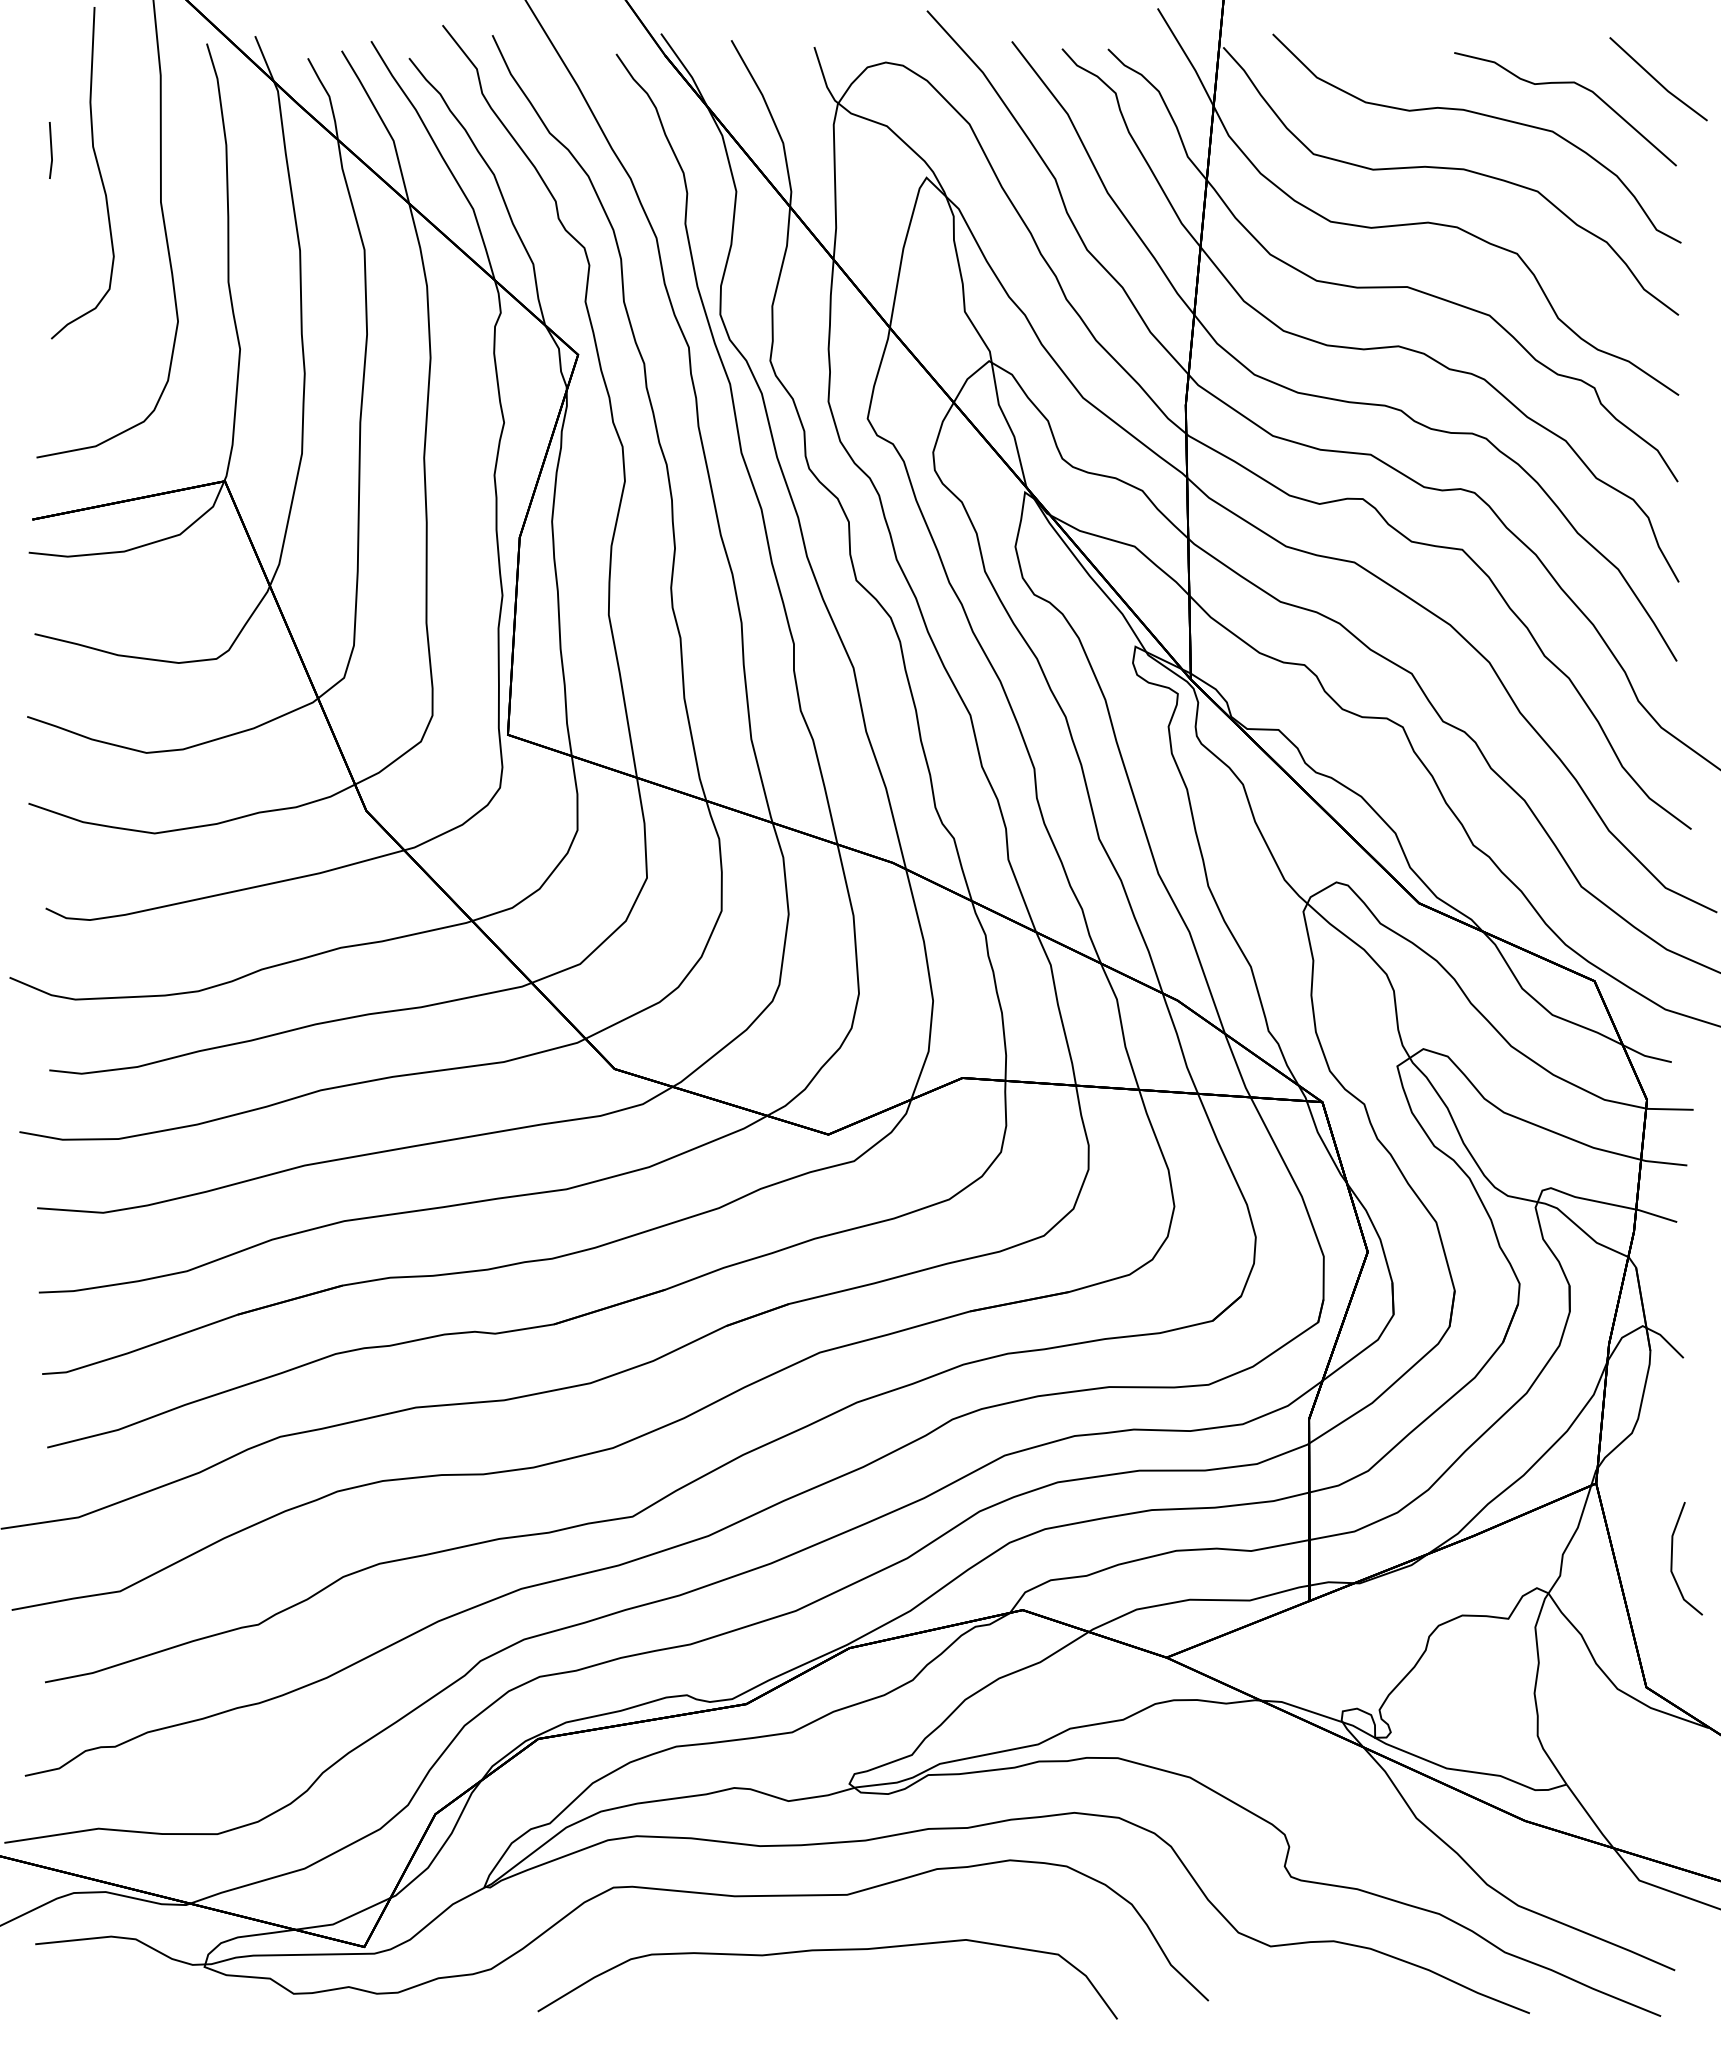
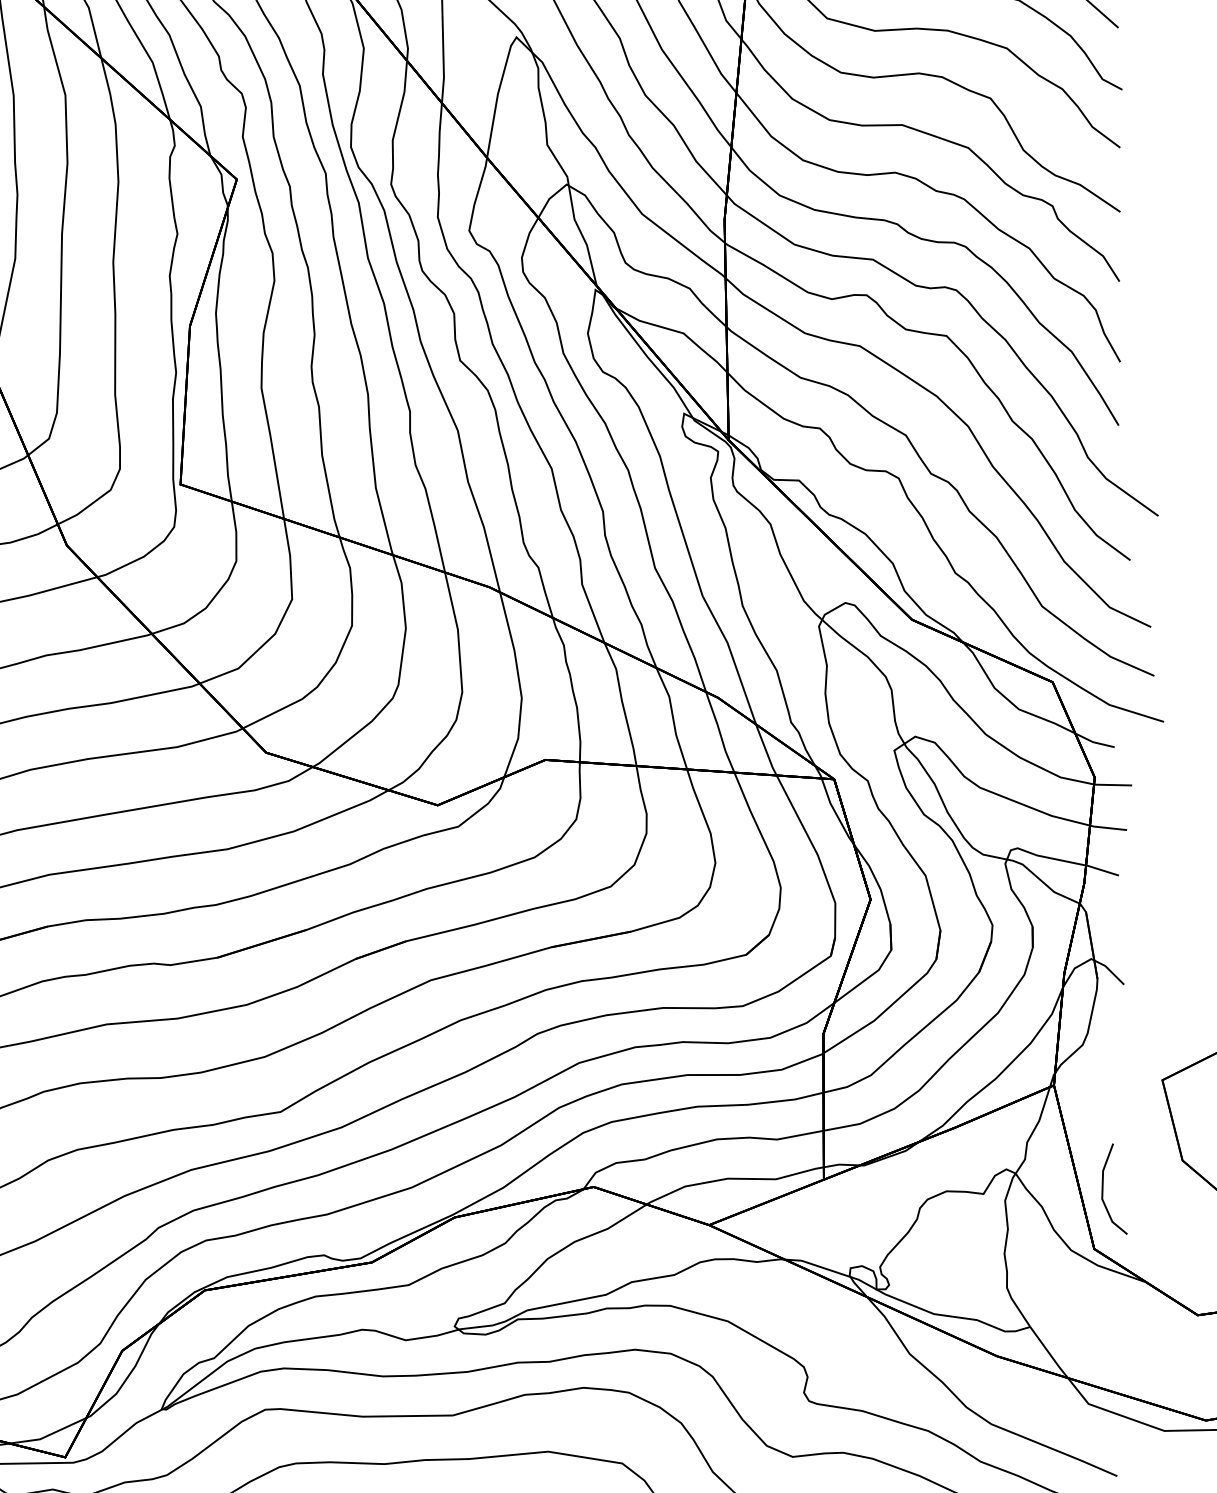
curve: (1672, 1558) -> (1103, 1188), moved

